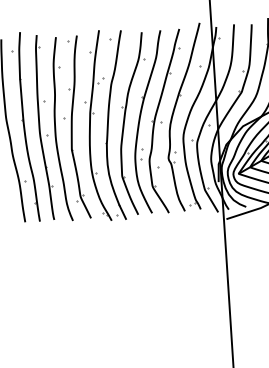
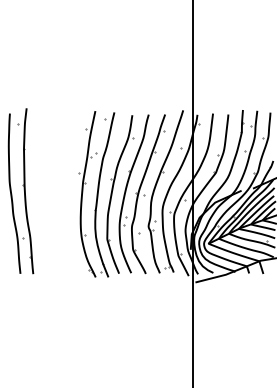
part: (61, 127) -> (57, 193), removed

